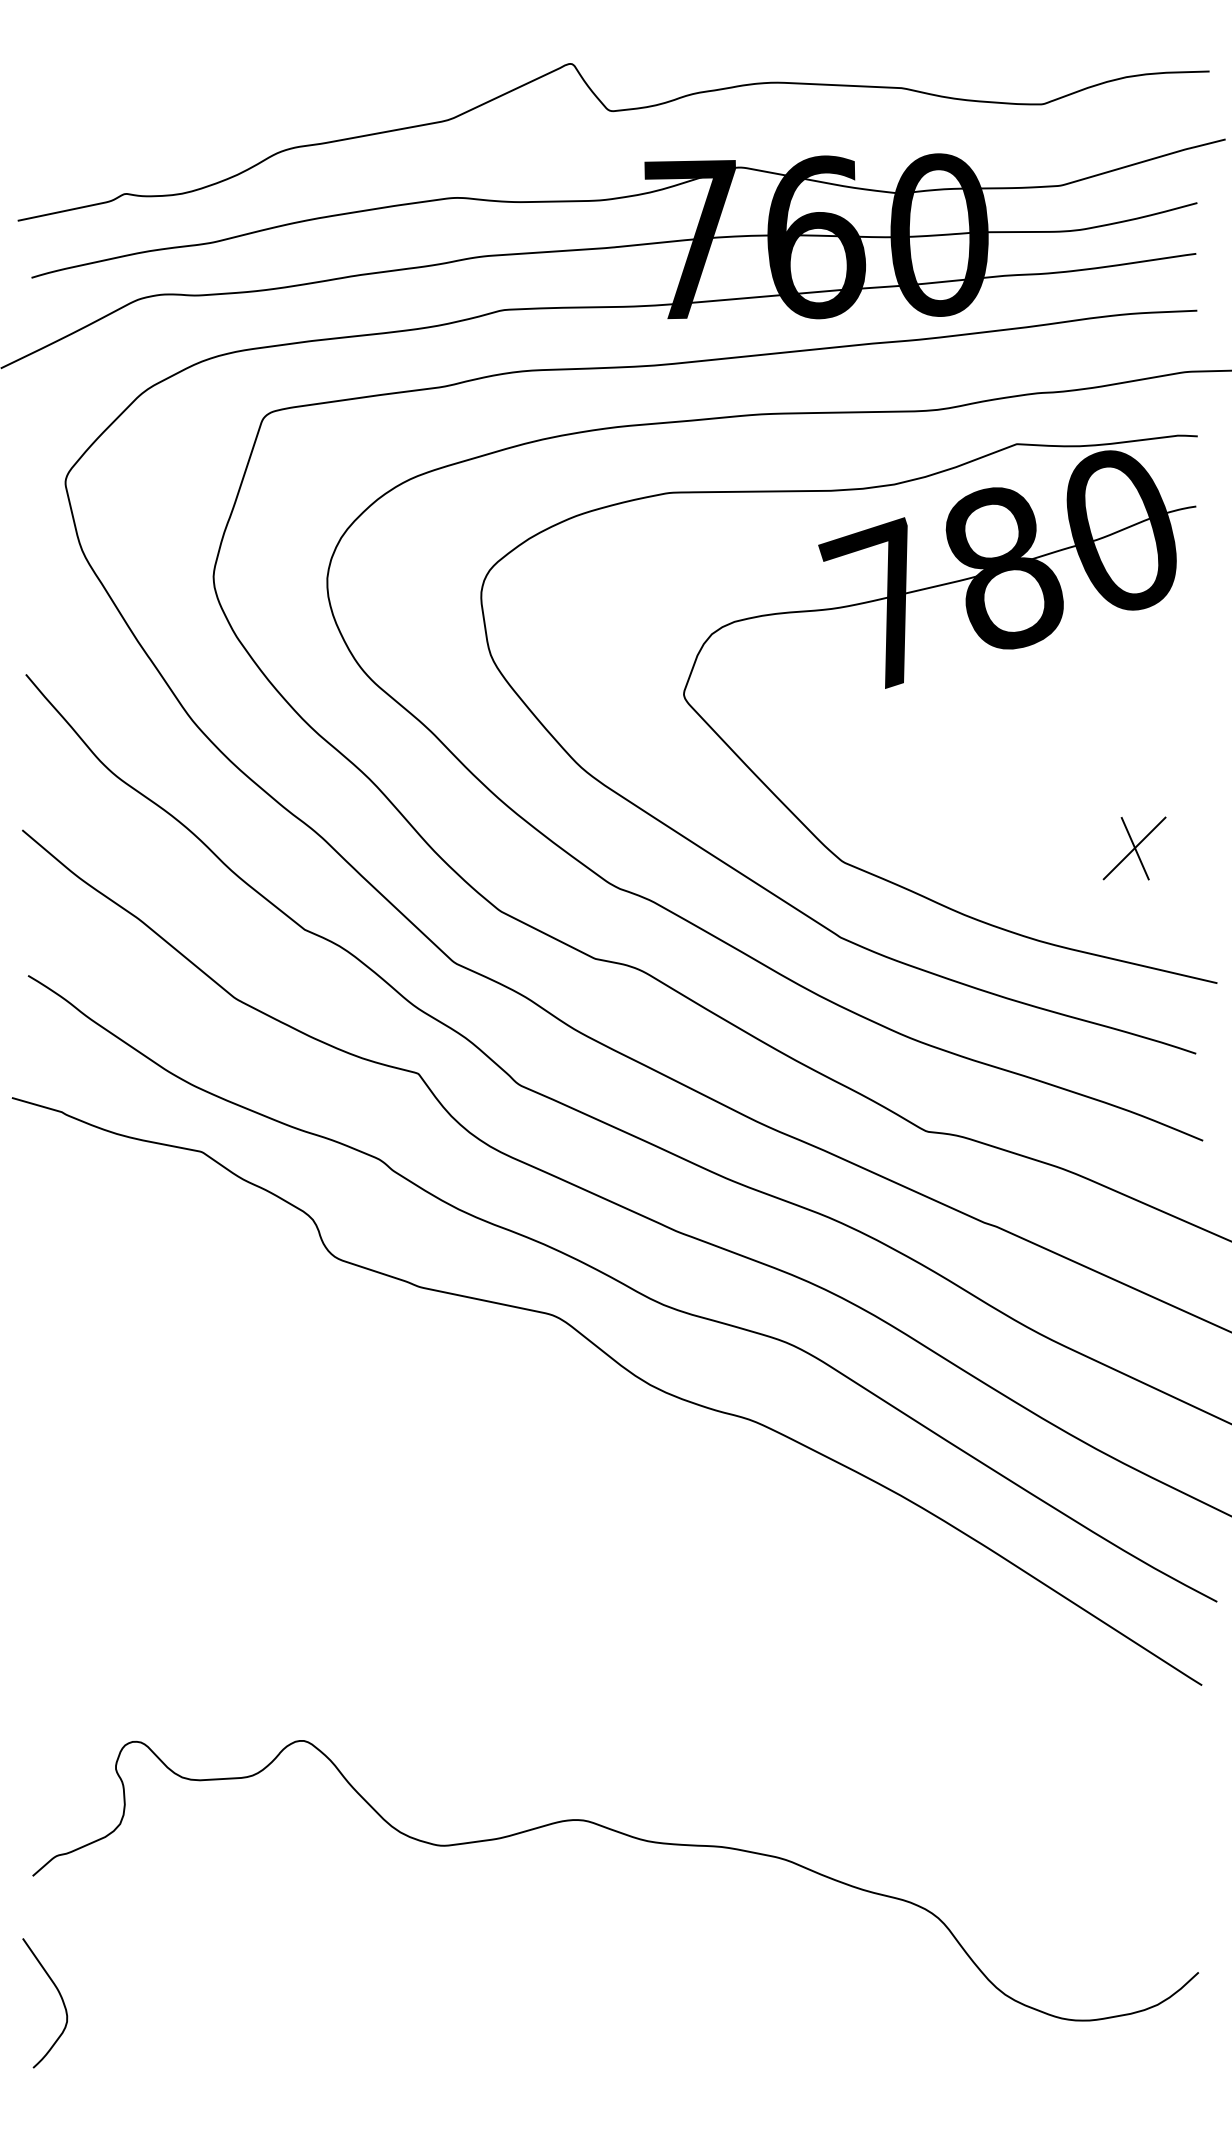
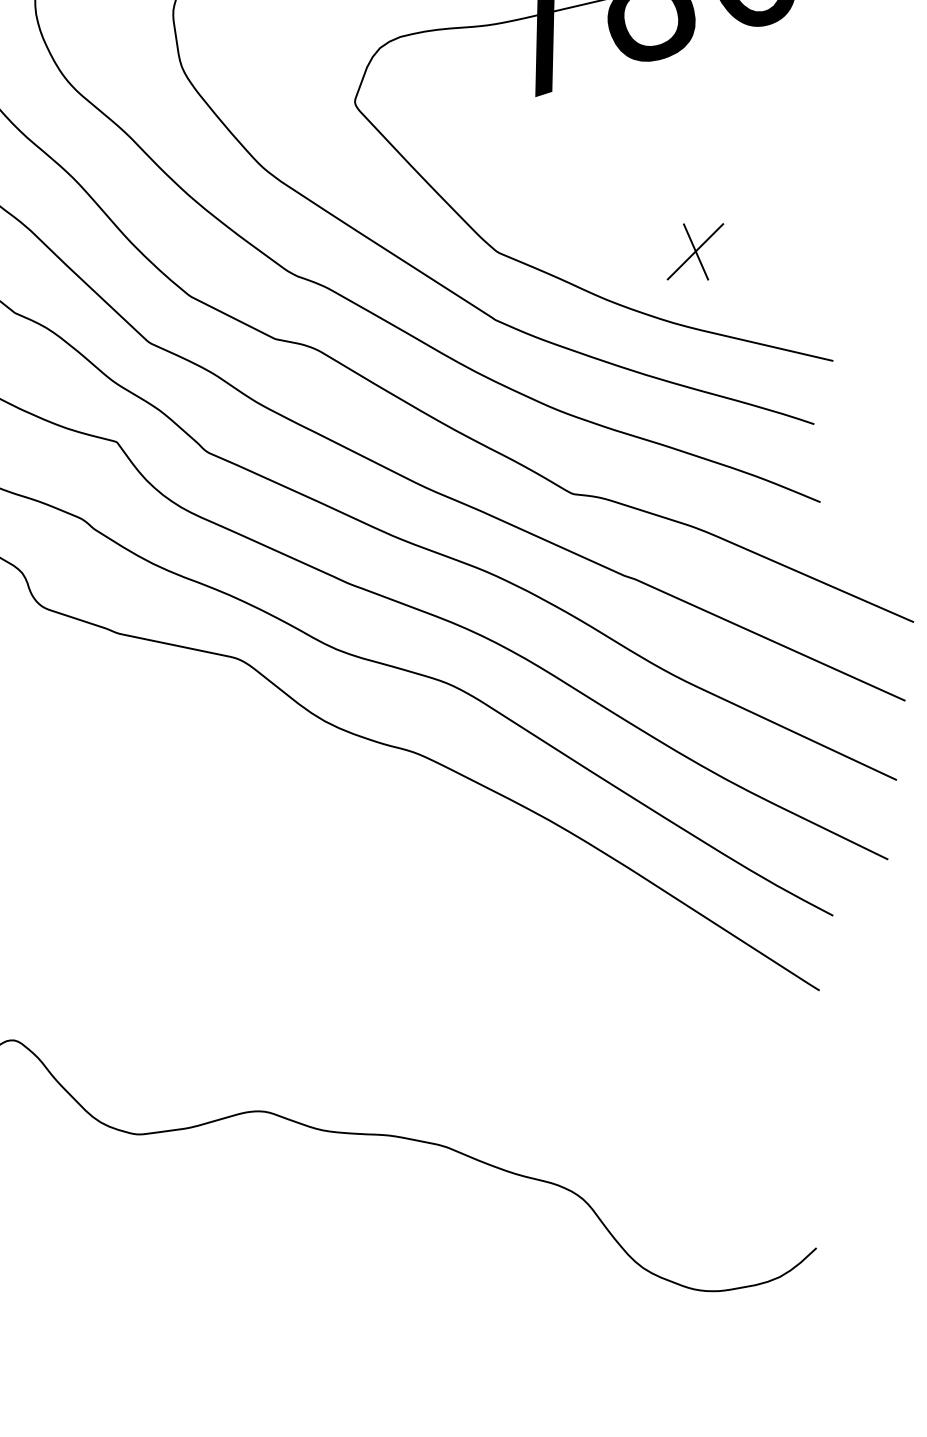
part: (1134, 848) -> (695, 251), moved

